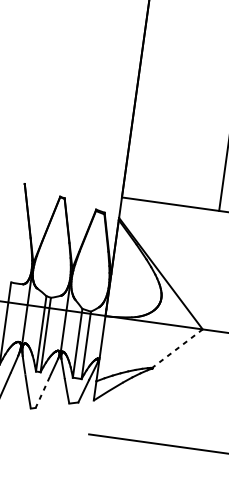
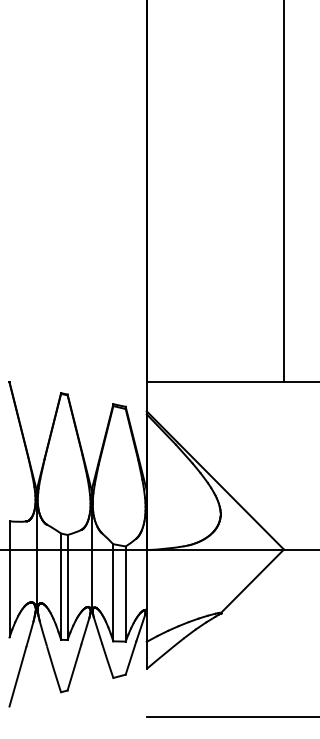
line: (177, 348) -> (252, 581), dashed -> solid
line: (42, 392) -> (74, 667), dashed -> solid

